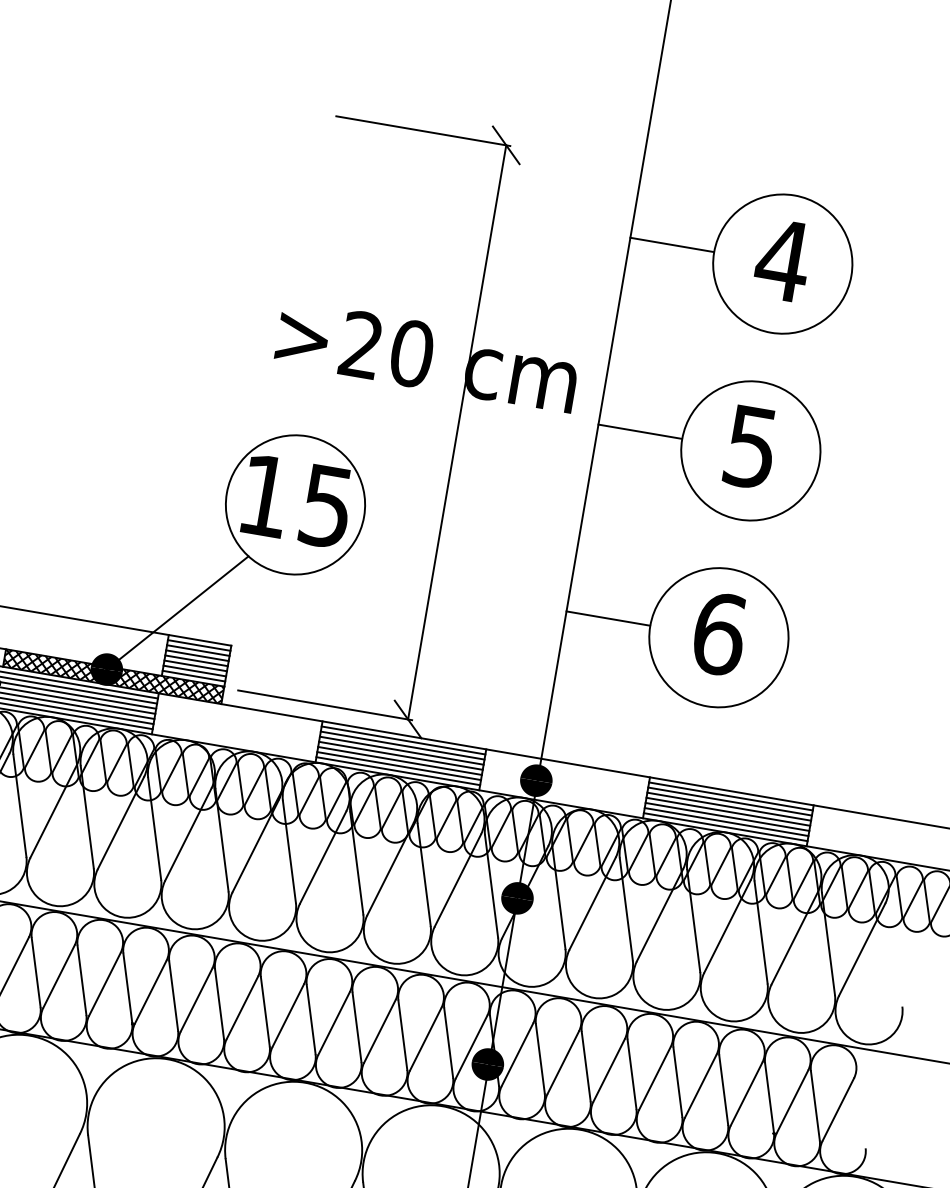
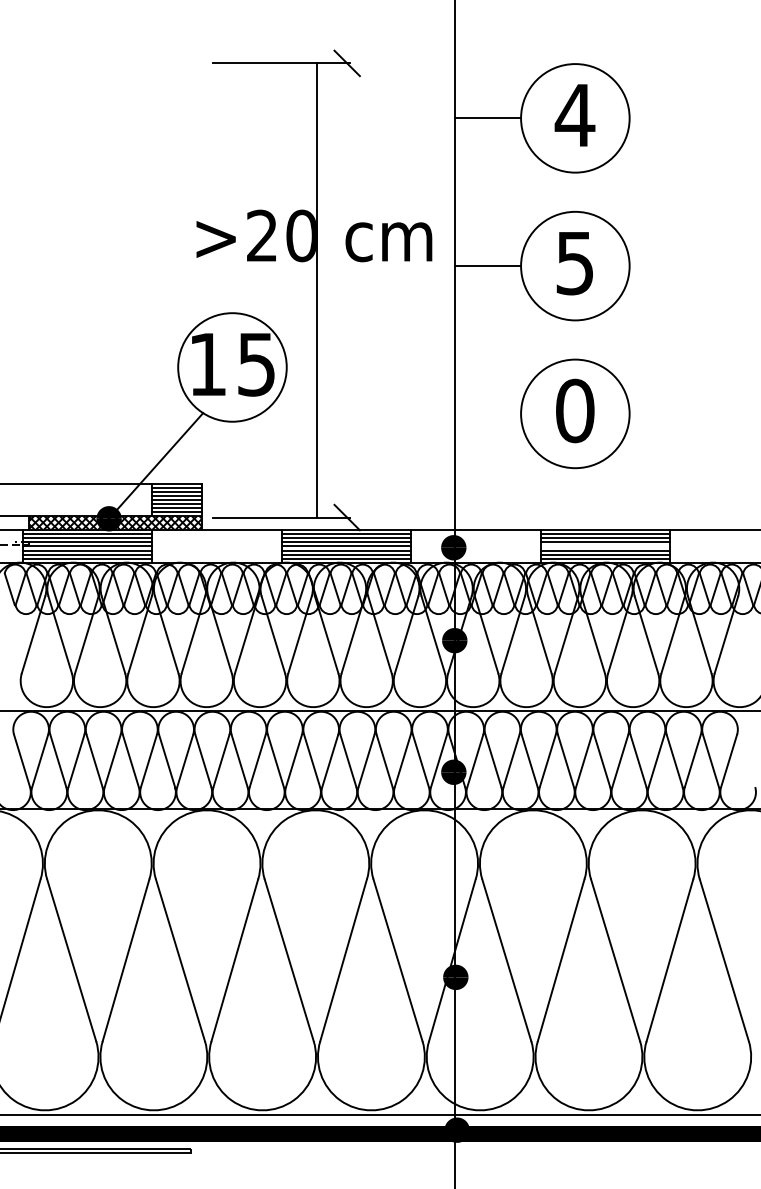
line: (457, 432) -> (317, 290), moved
line: (607, 618) -> (487, 413), removed
text: (719, 633) -> (575, 410), 6 -> 0
line: (728, 811) -> (605, 546), removed

